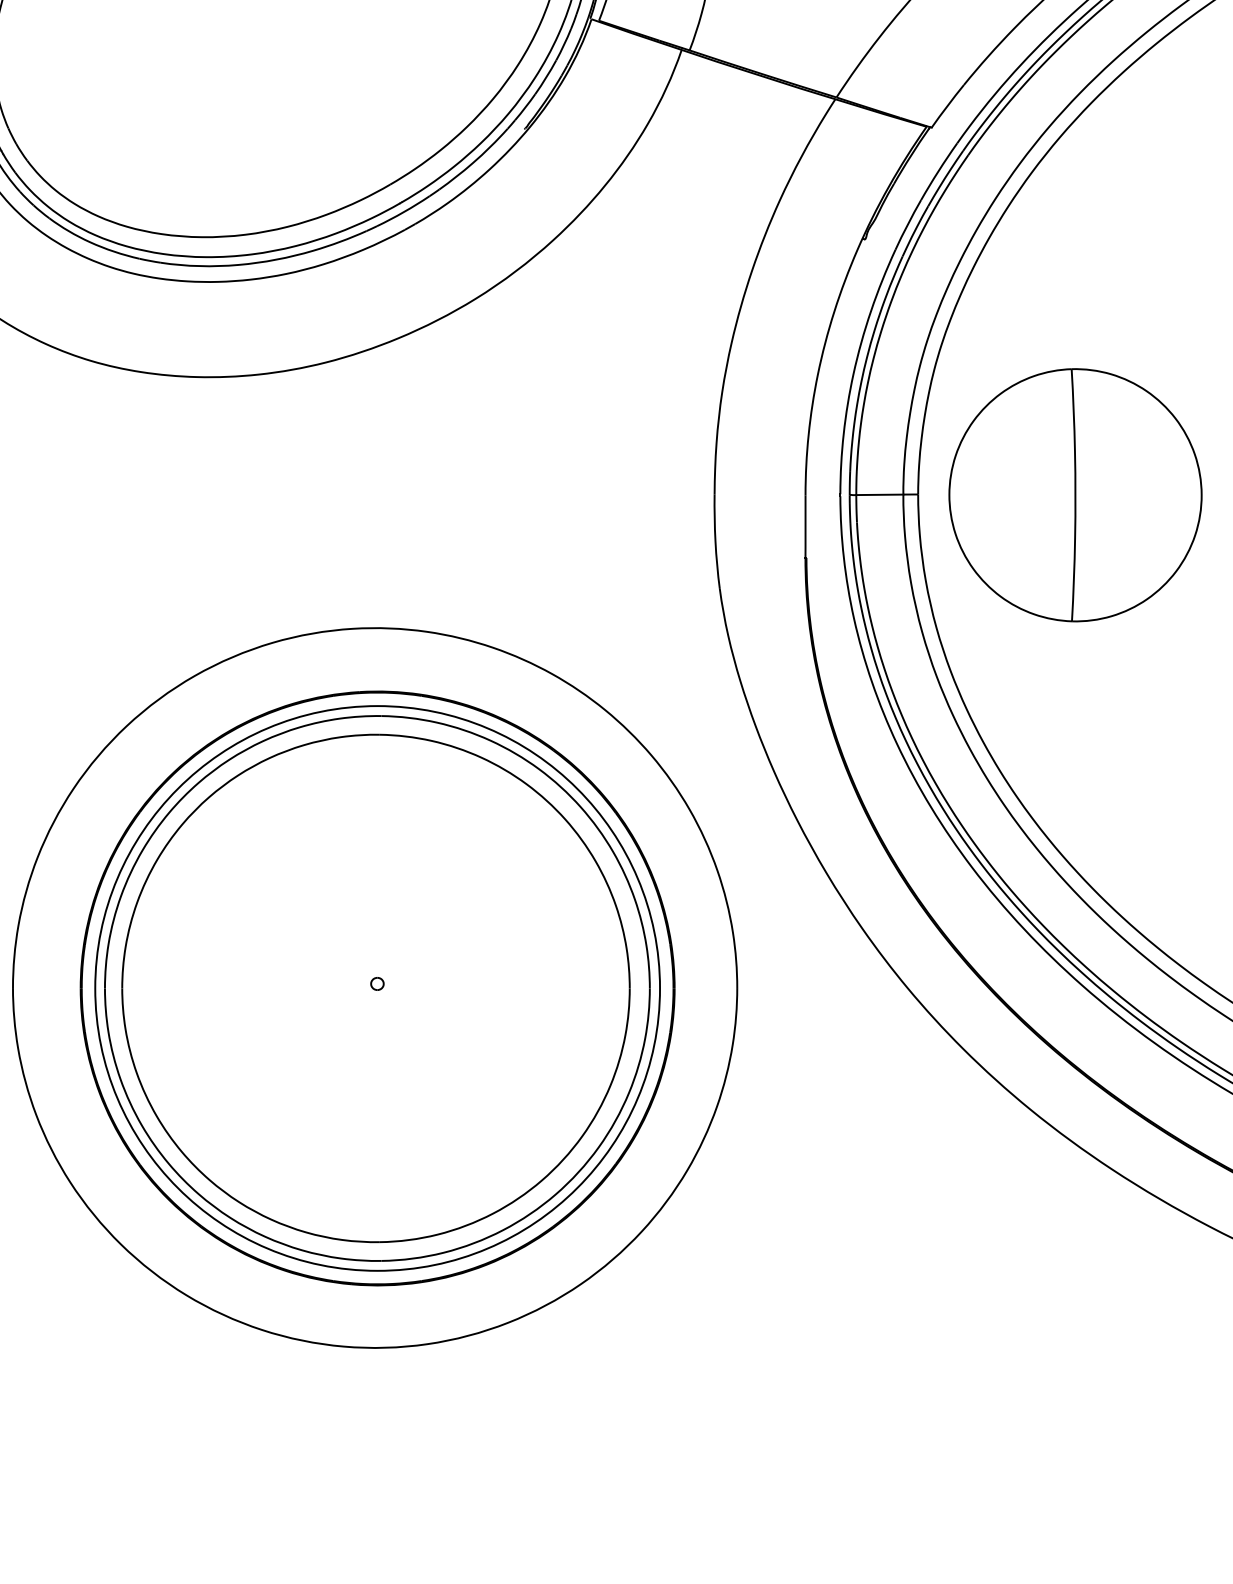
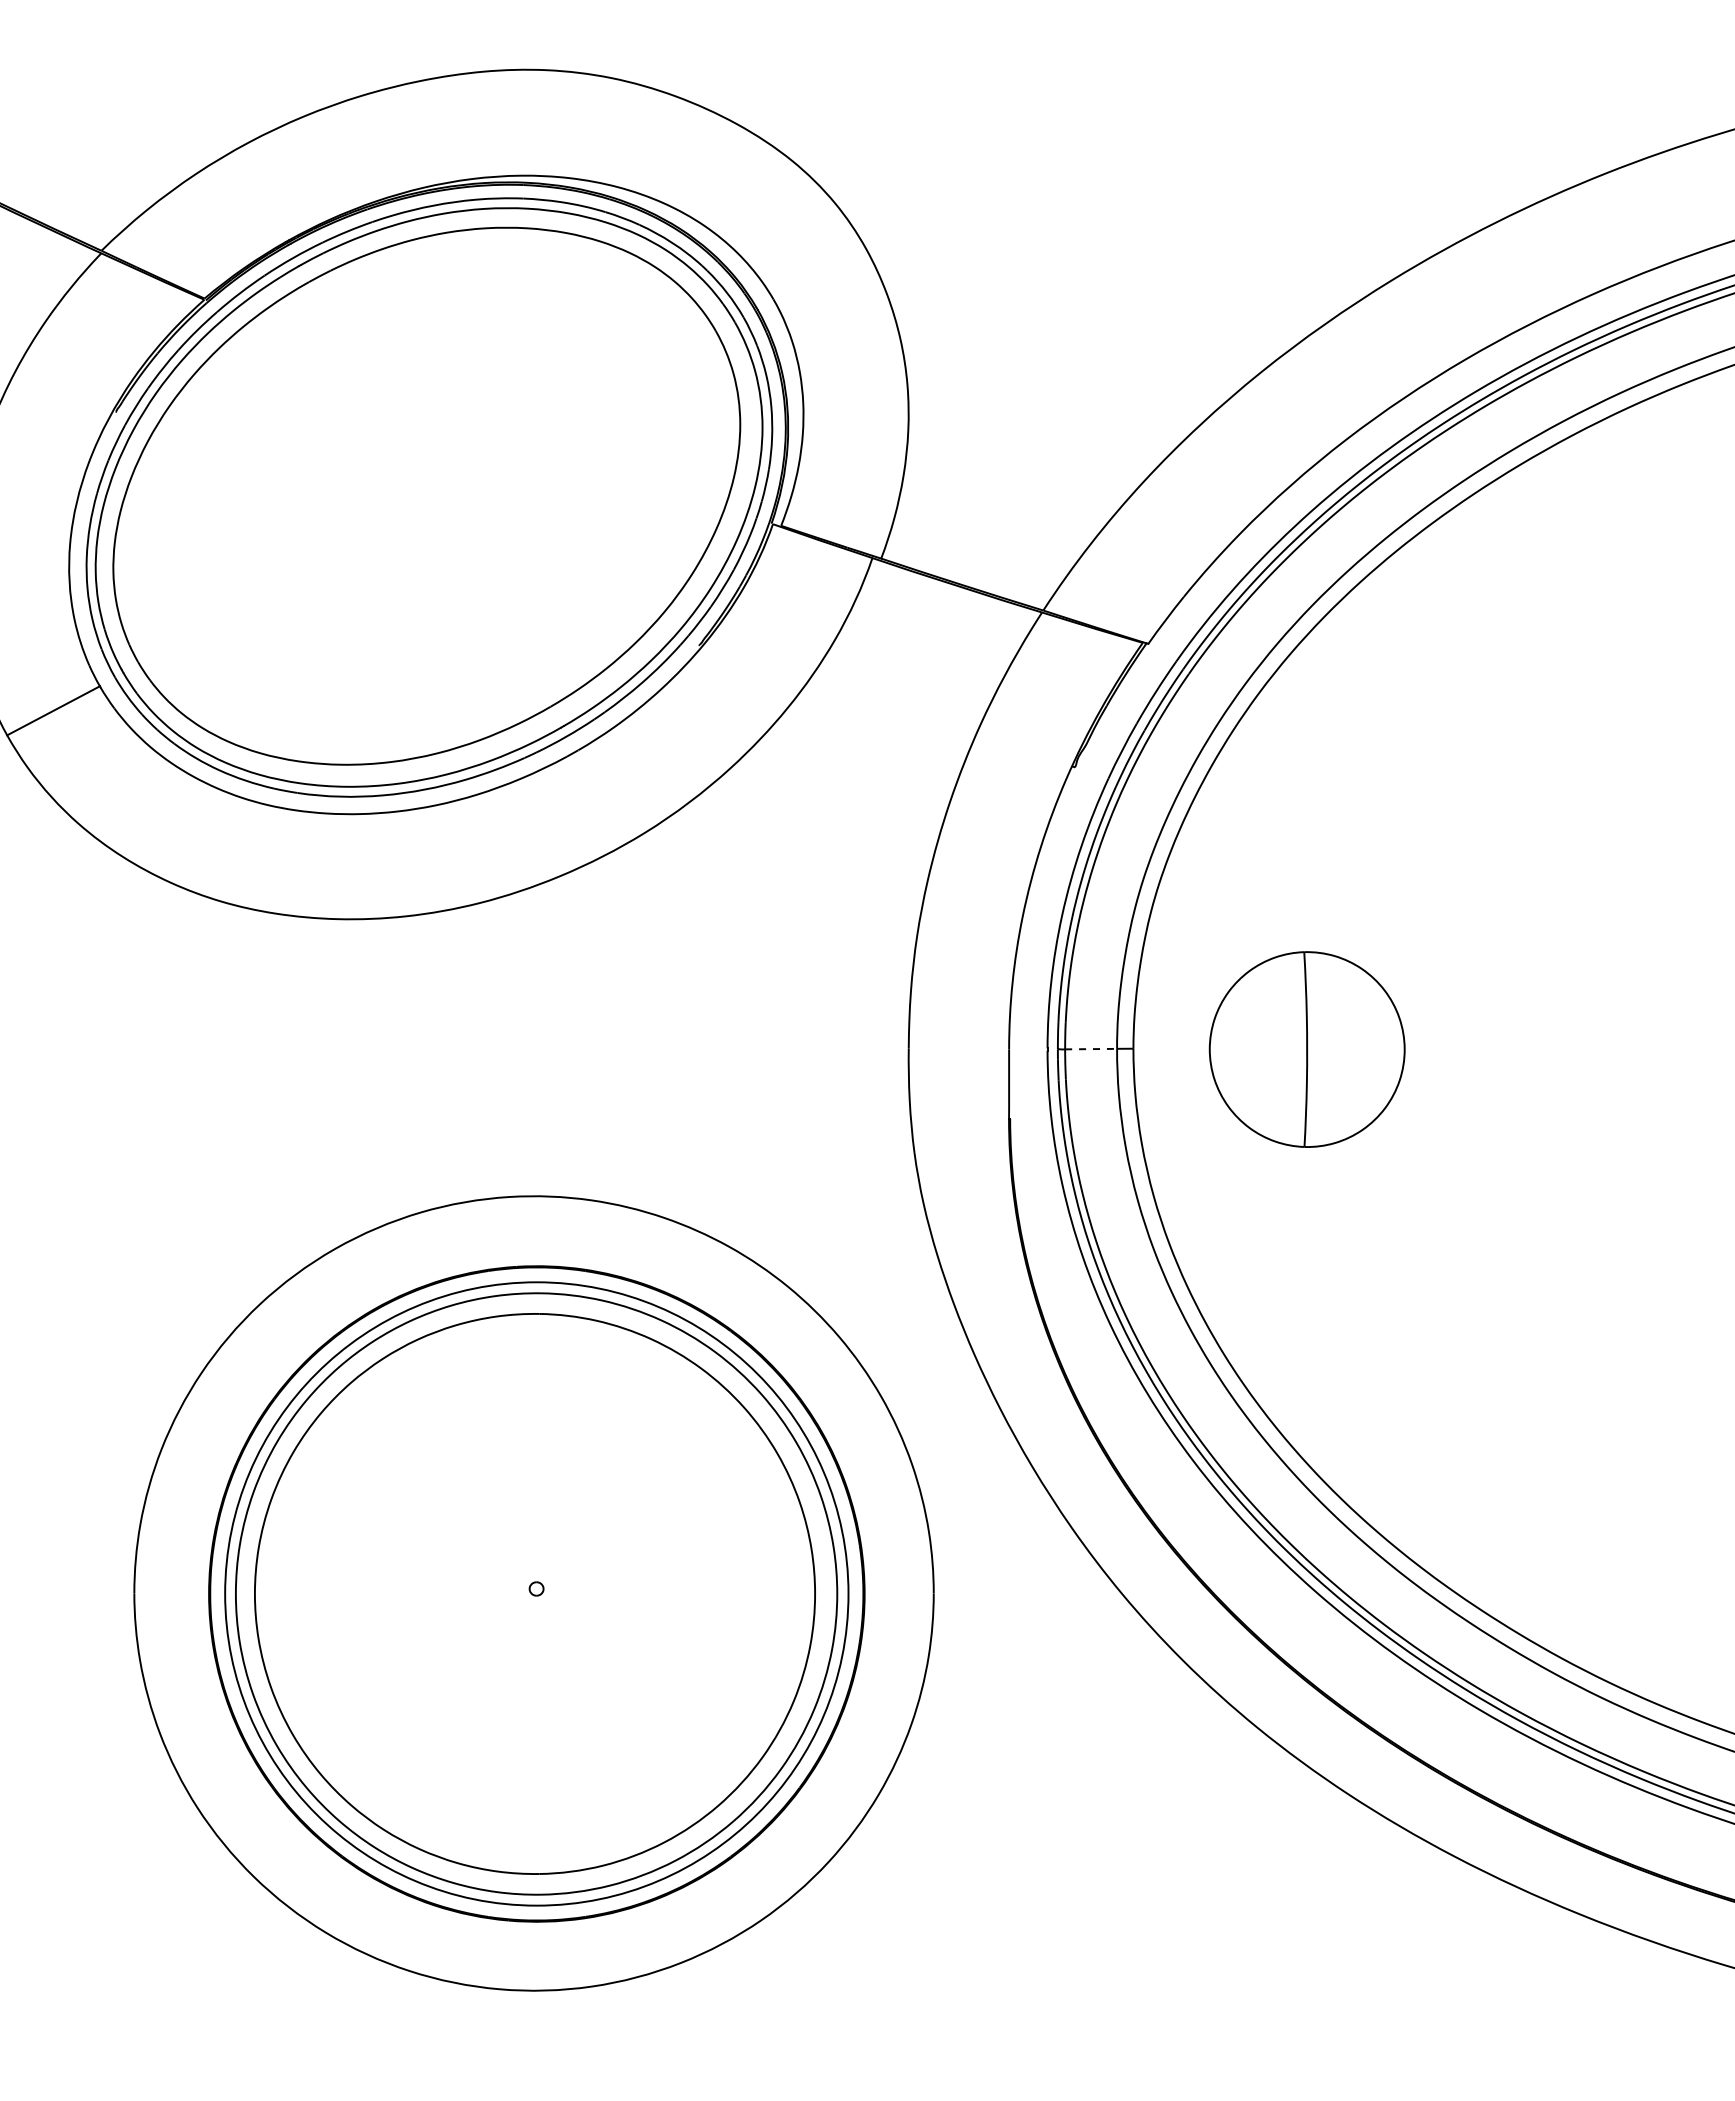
line: (880, 495) -> (1091, 1049), solid -> dashed
part: (1075, 495) -> (1307, 1049), size x0.7

